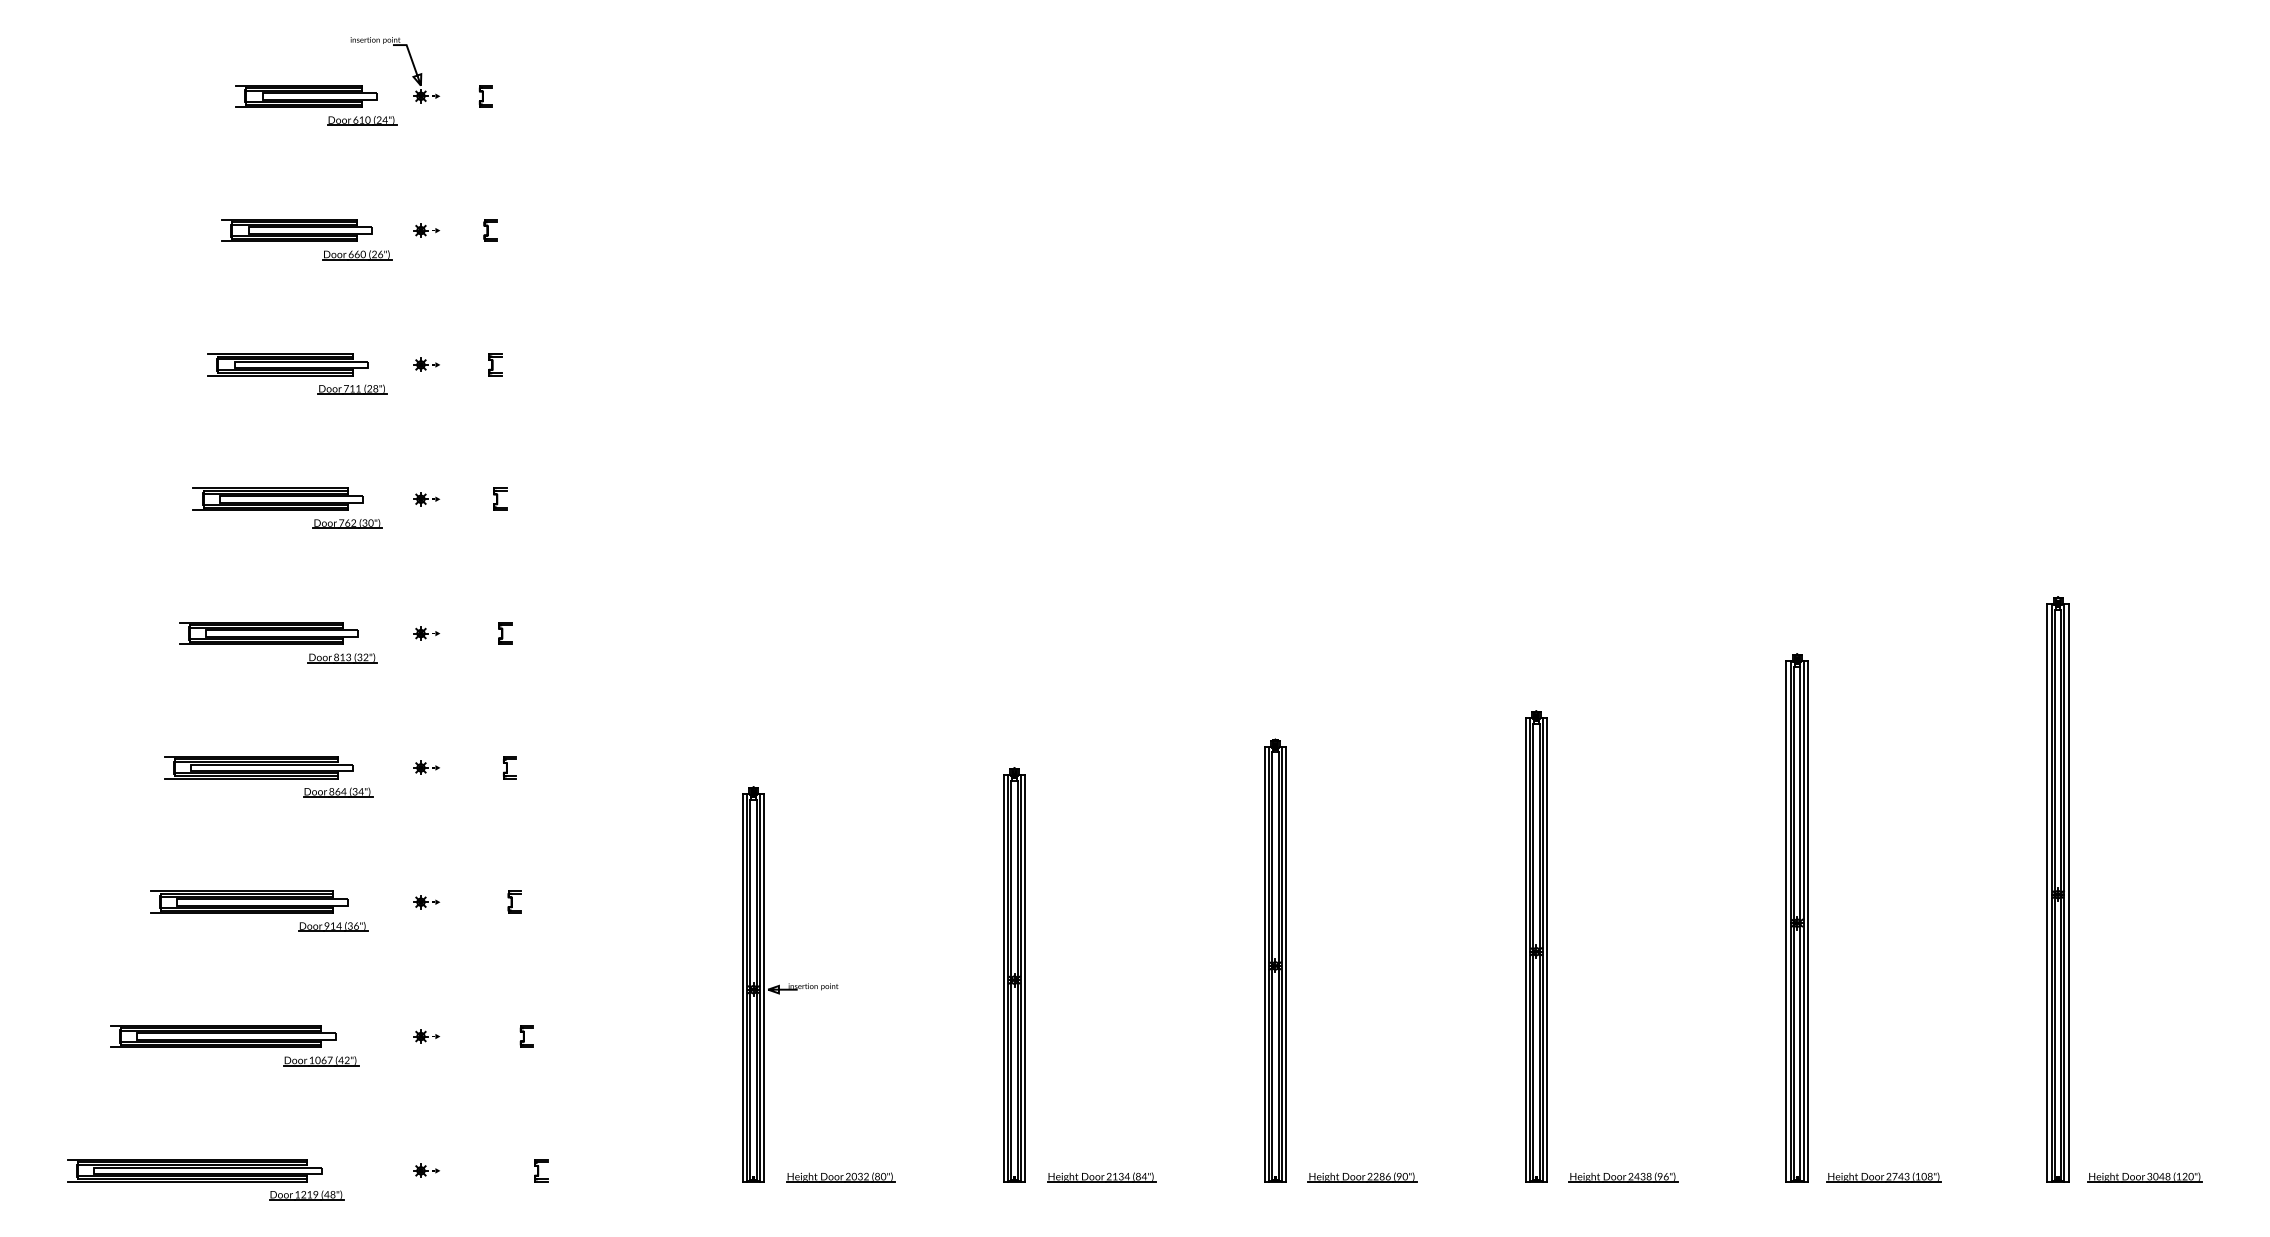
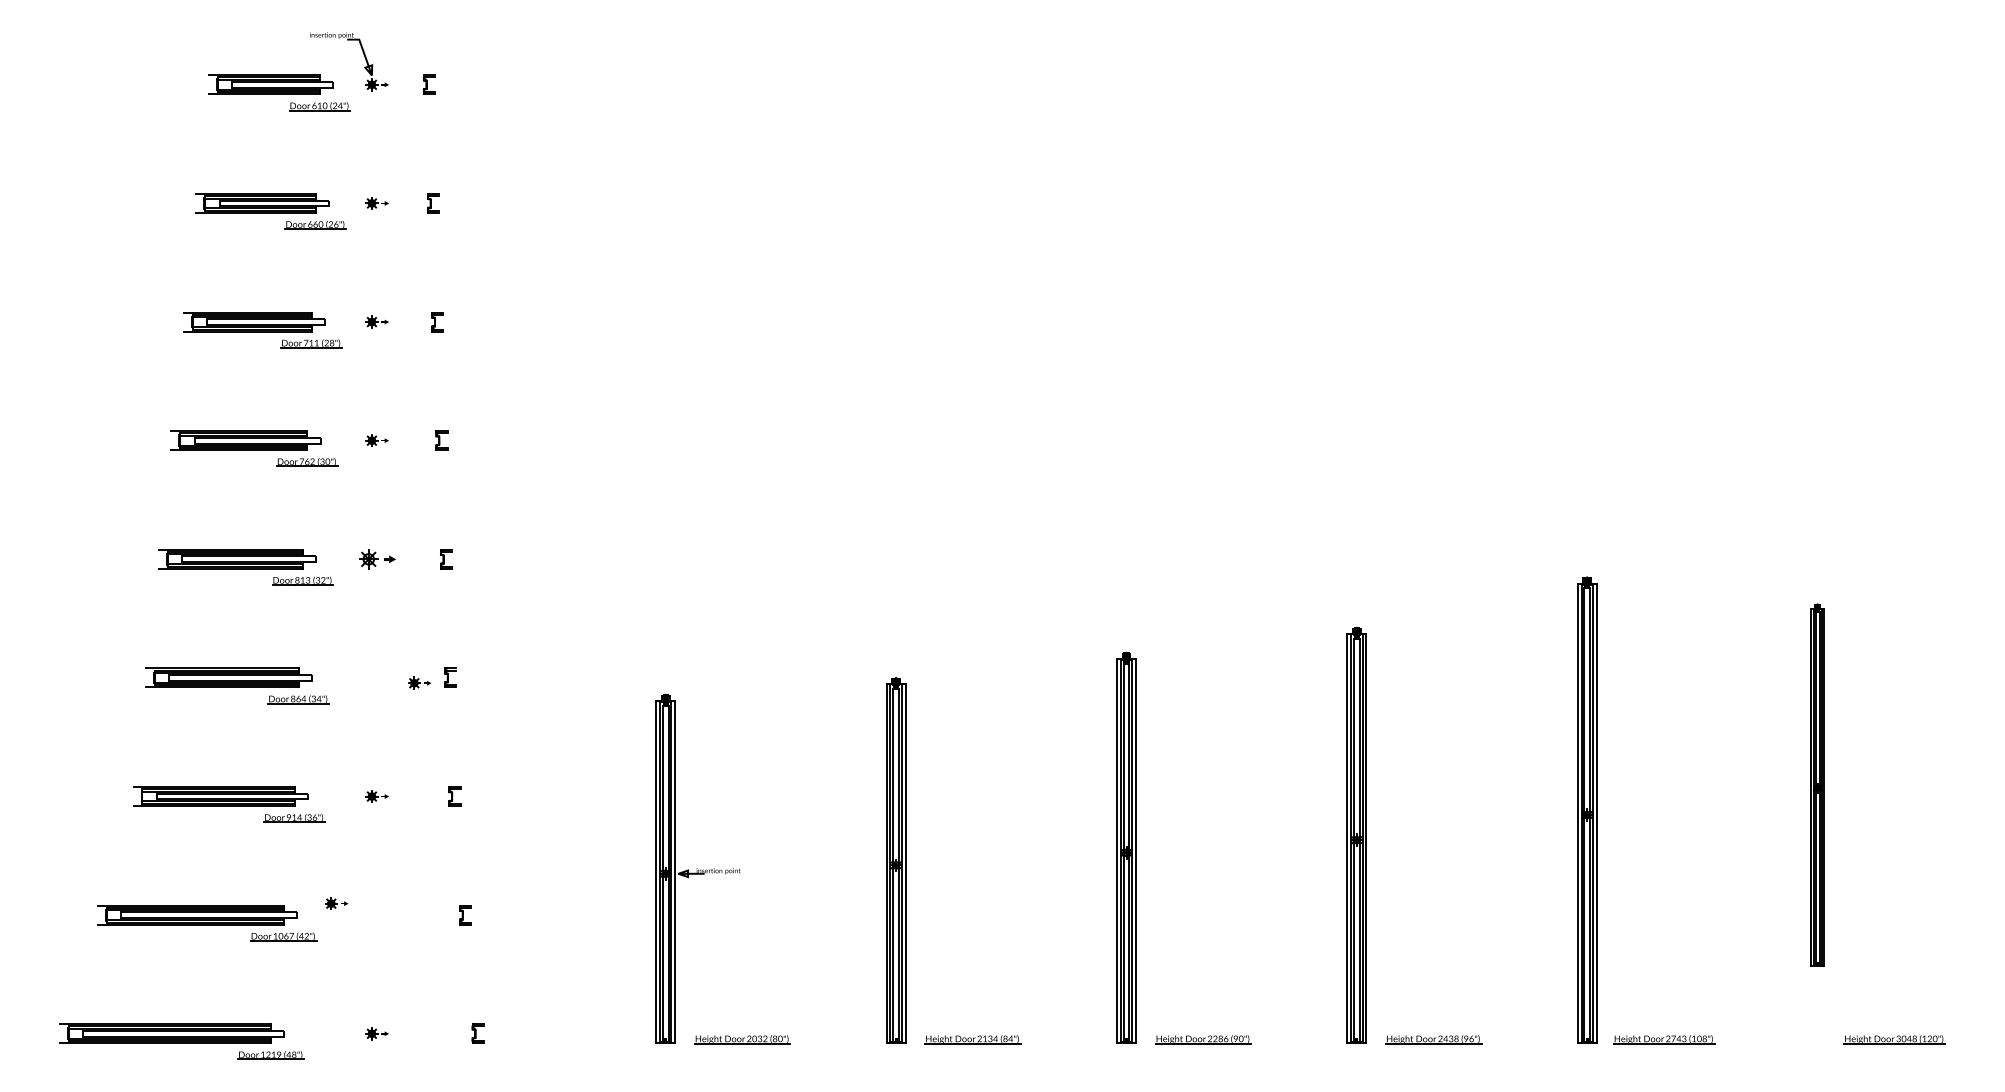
part: (426, 633) -> (376, 559), size x1.6
part: (426, 767) -> (419, 682), moved
part: (2057, 889) -> (1817, 785), size x0.7
part: (426, 1036) -> (336, 903), moved

